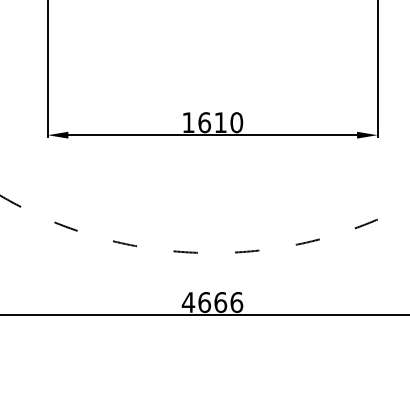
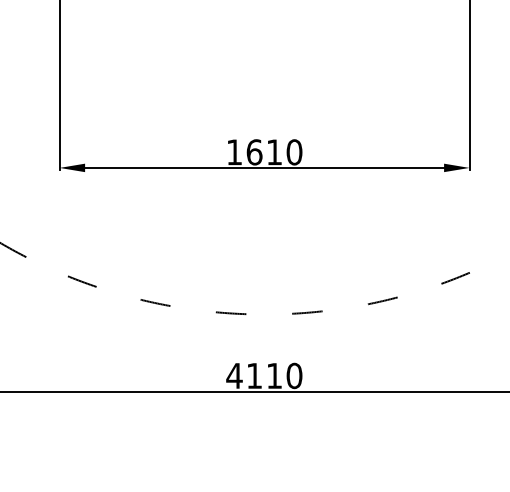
text: (220, 302) -> (274, 375), 4666 -> 4110

